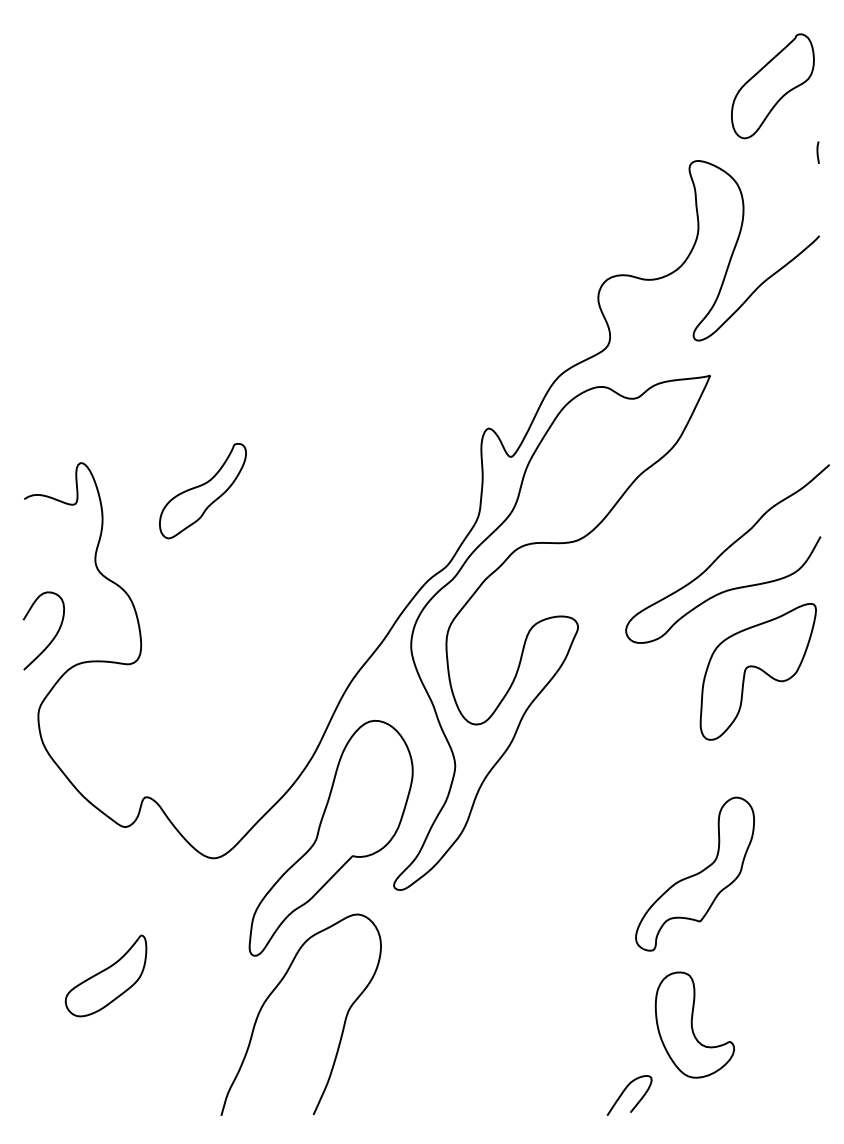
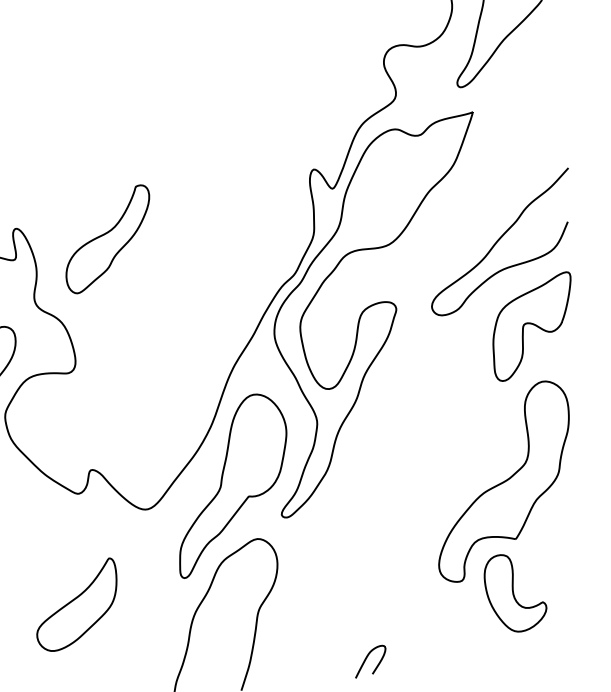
part: (202, 490) -> (107, 238), size x1.43
part: (694, 873) -> (502, 480), size x1.67
part: (105, 975) -> (76, 604), size x1.43
curve: (623, 1093) -> (365, 660), moved

